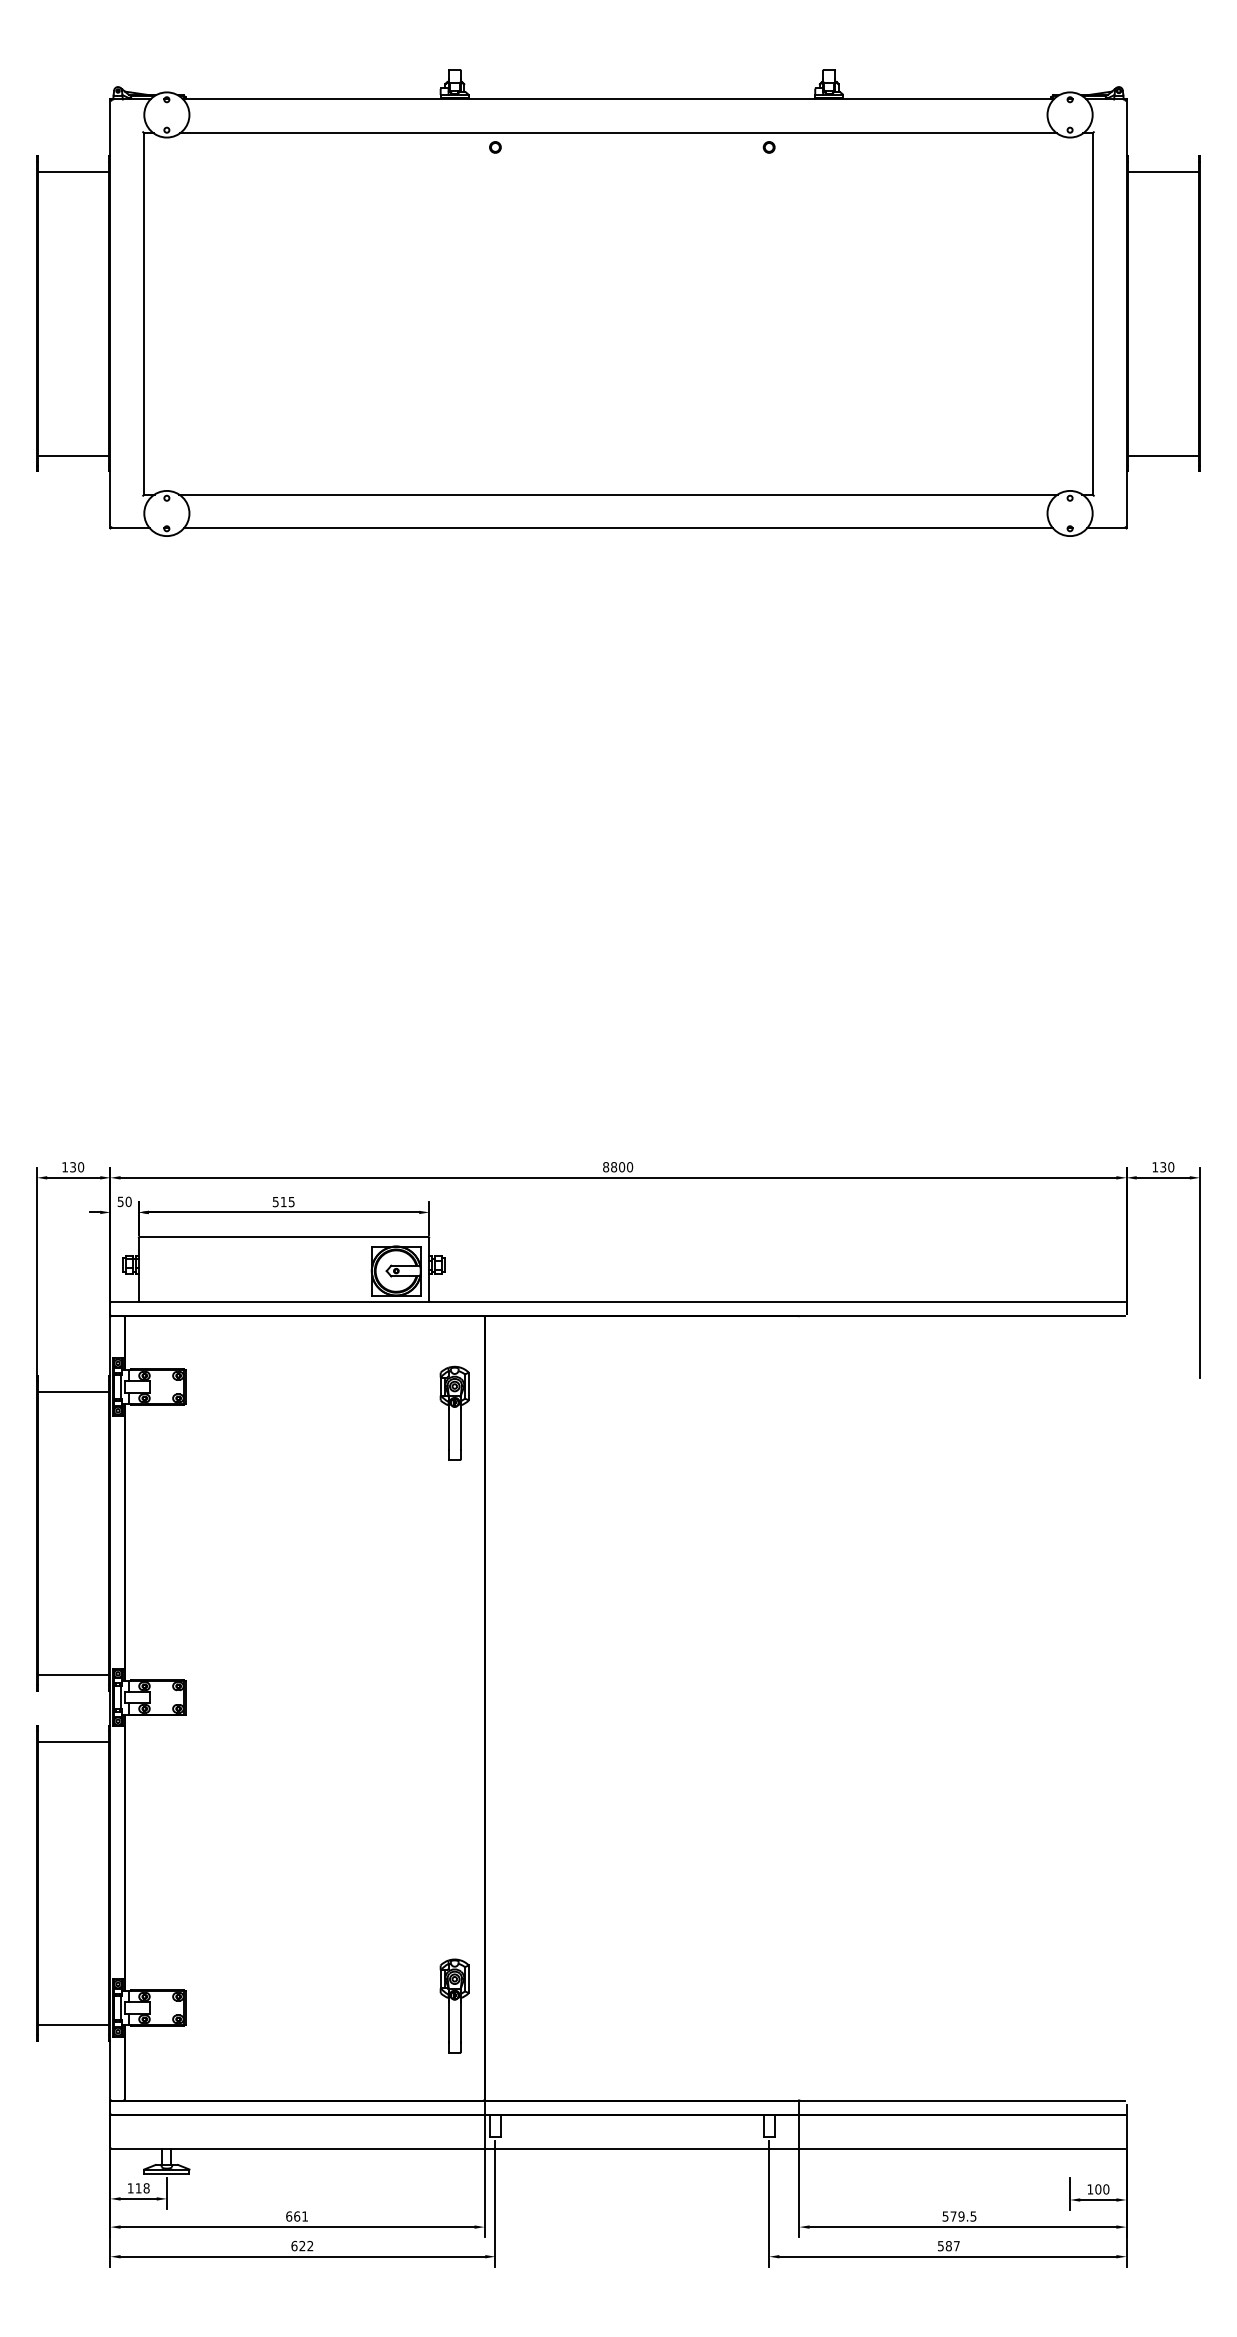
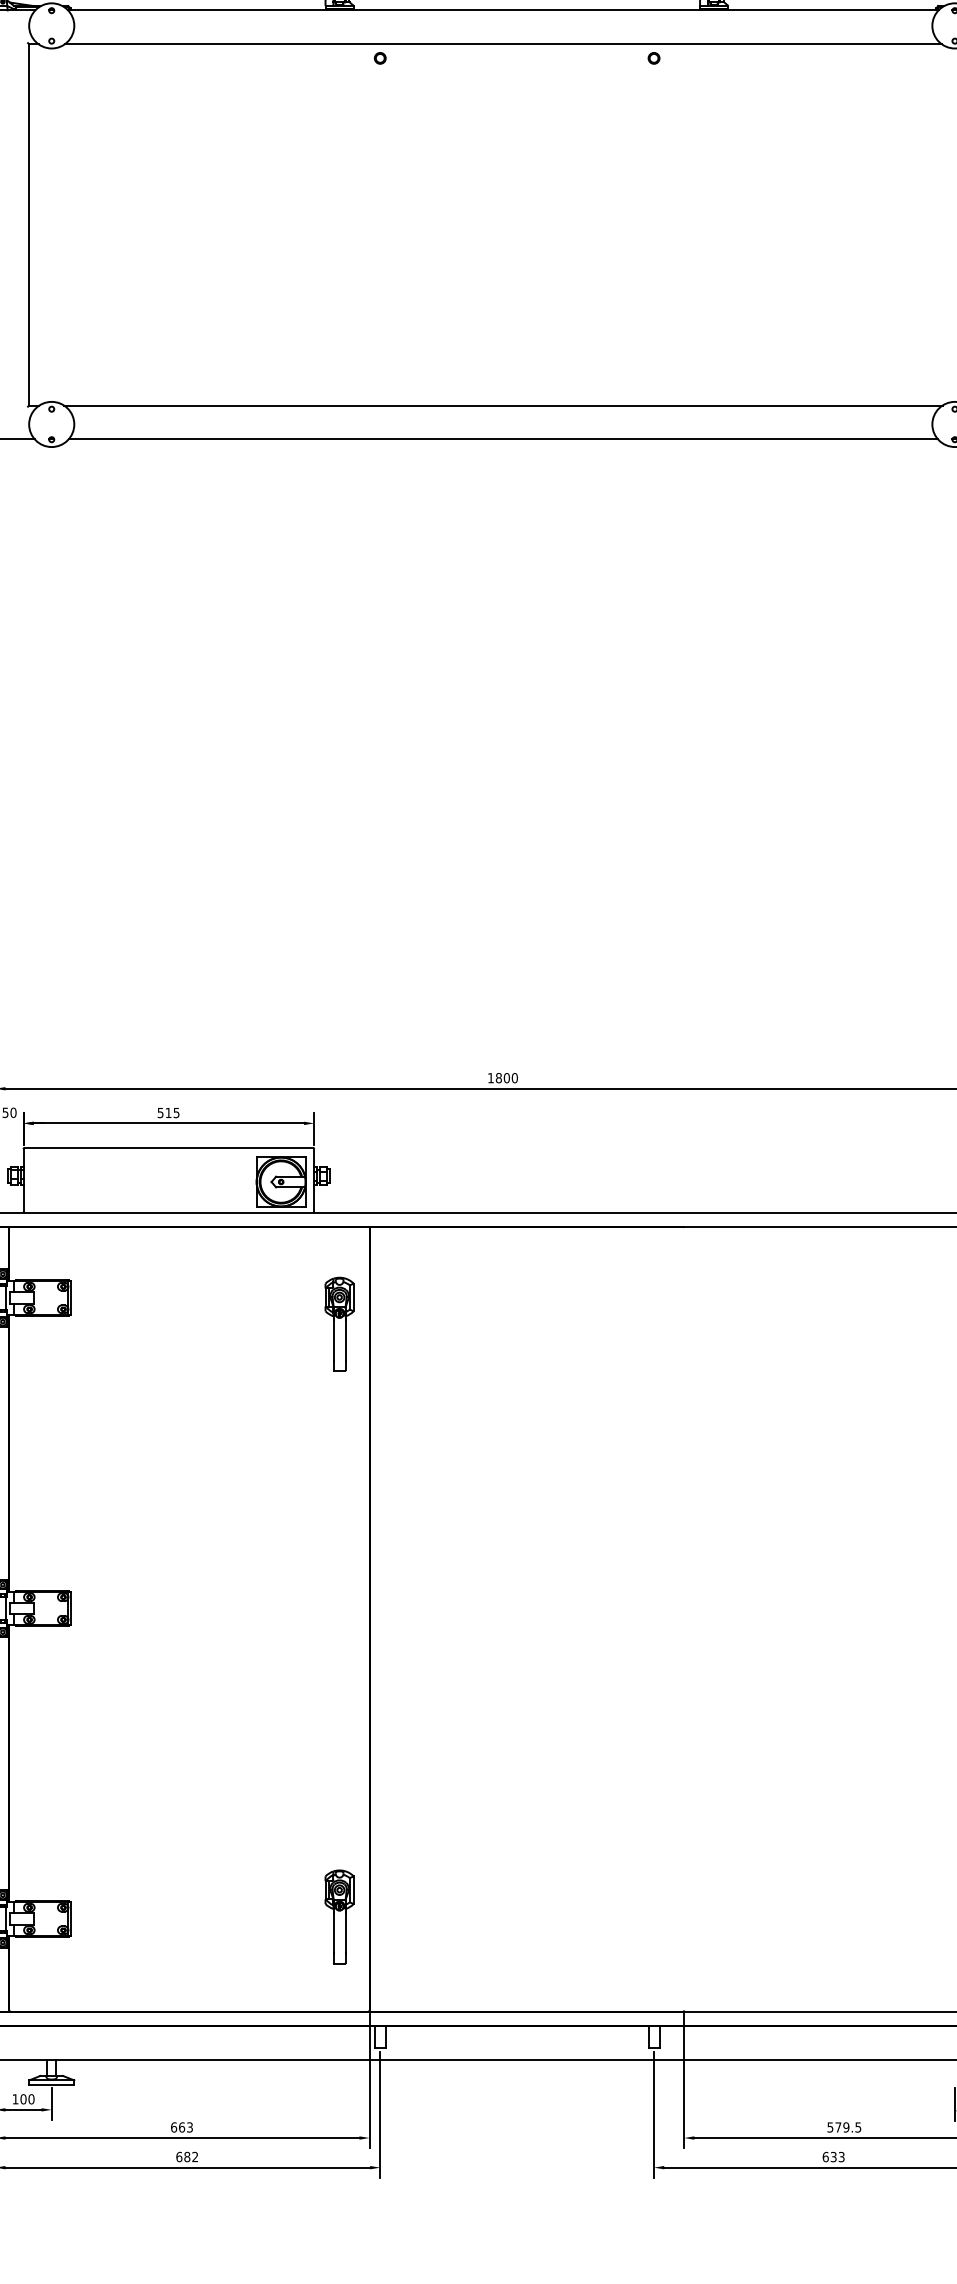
text: (606, 1167) -> (491, 1078), 8800 -> 1800
text: (142, 2188) -> (27, 2099), 118 -> 100
text: (305, 2216) -> (190, 2127), 661 -> 663
text: (302, 2246) -> (187, 2157), 622 -> 682
text: (948, 2246) -> (833, 2157), 587 -> 633

